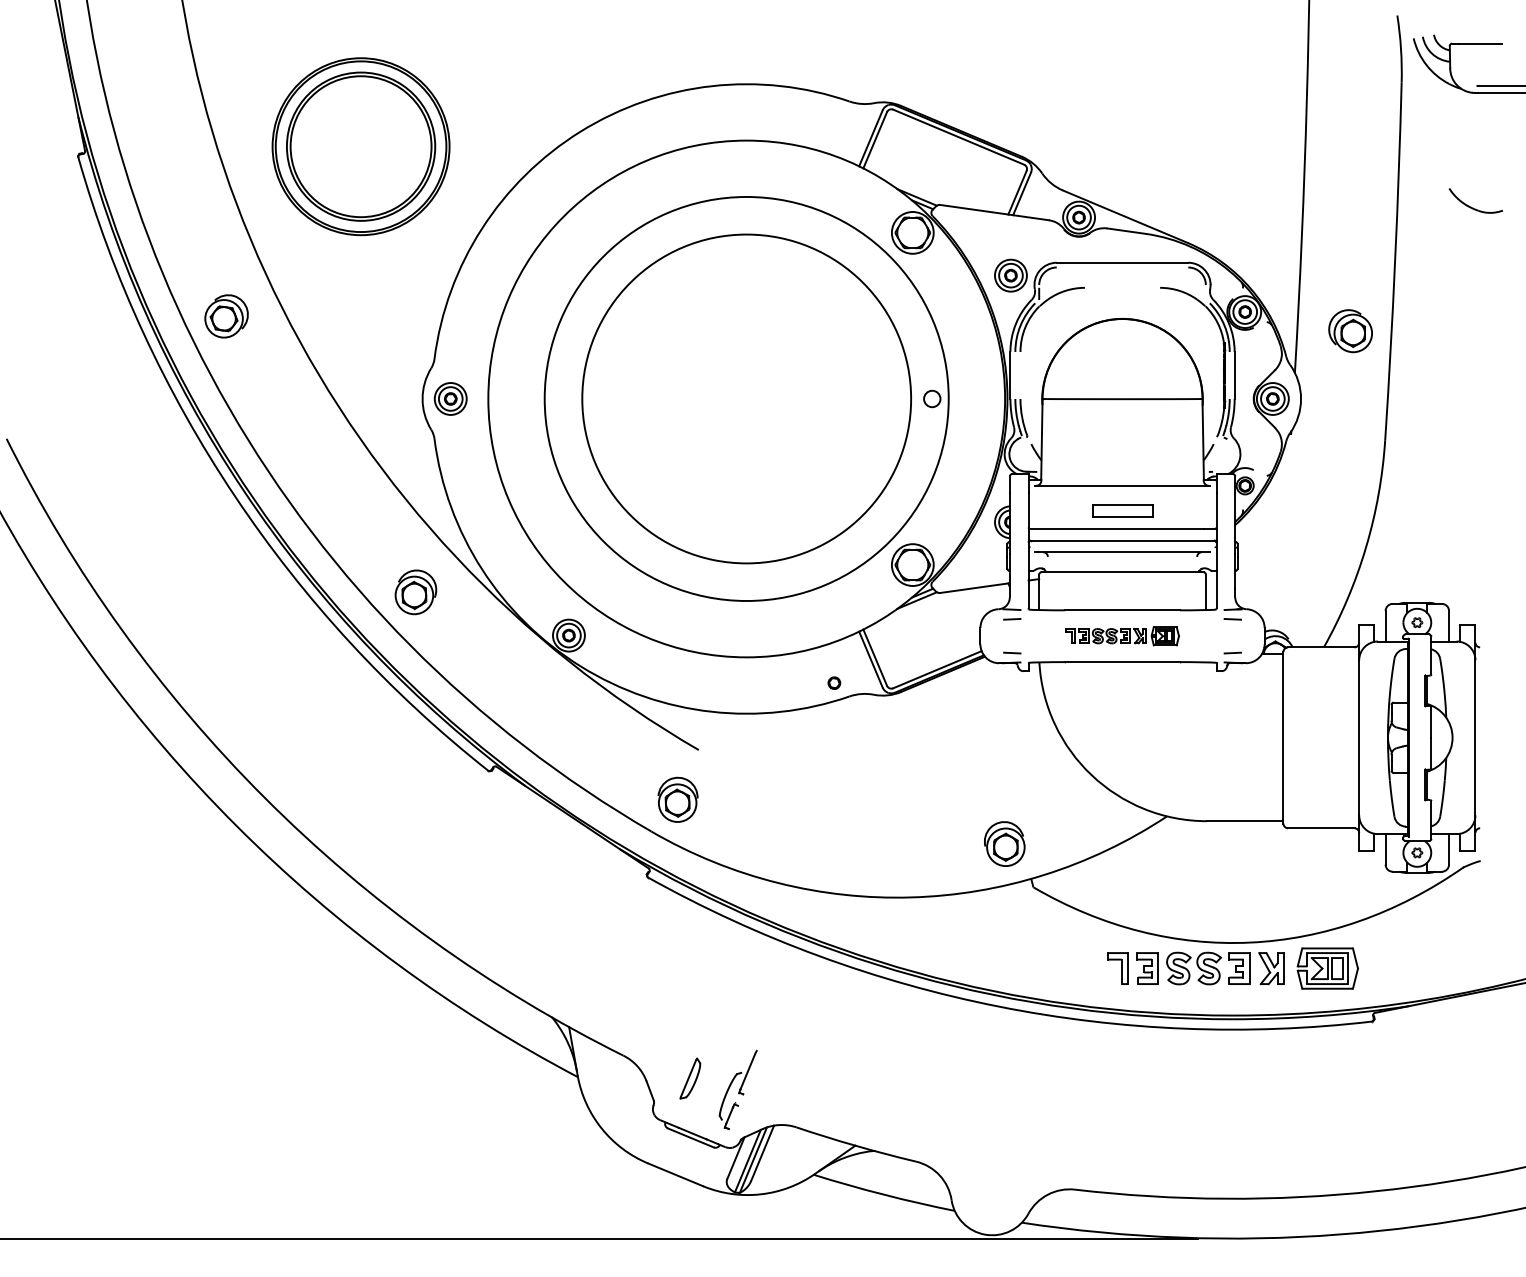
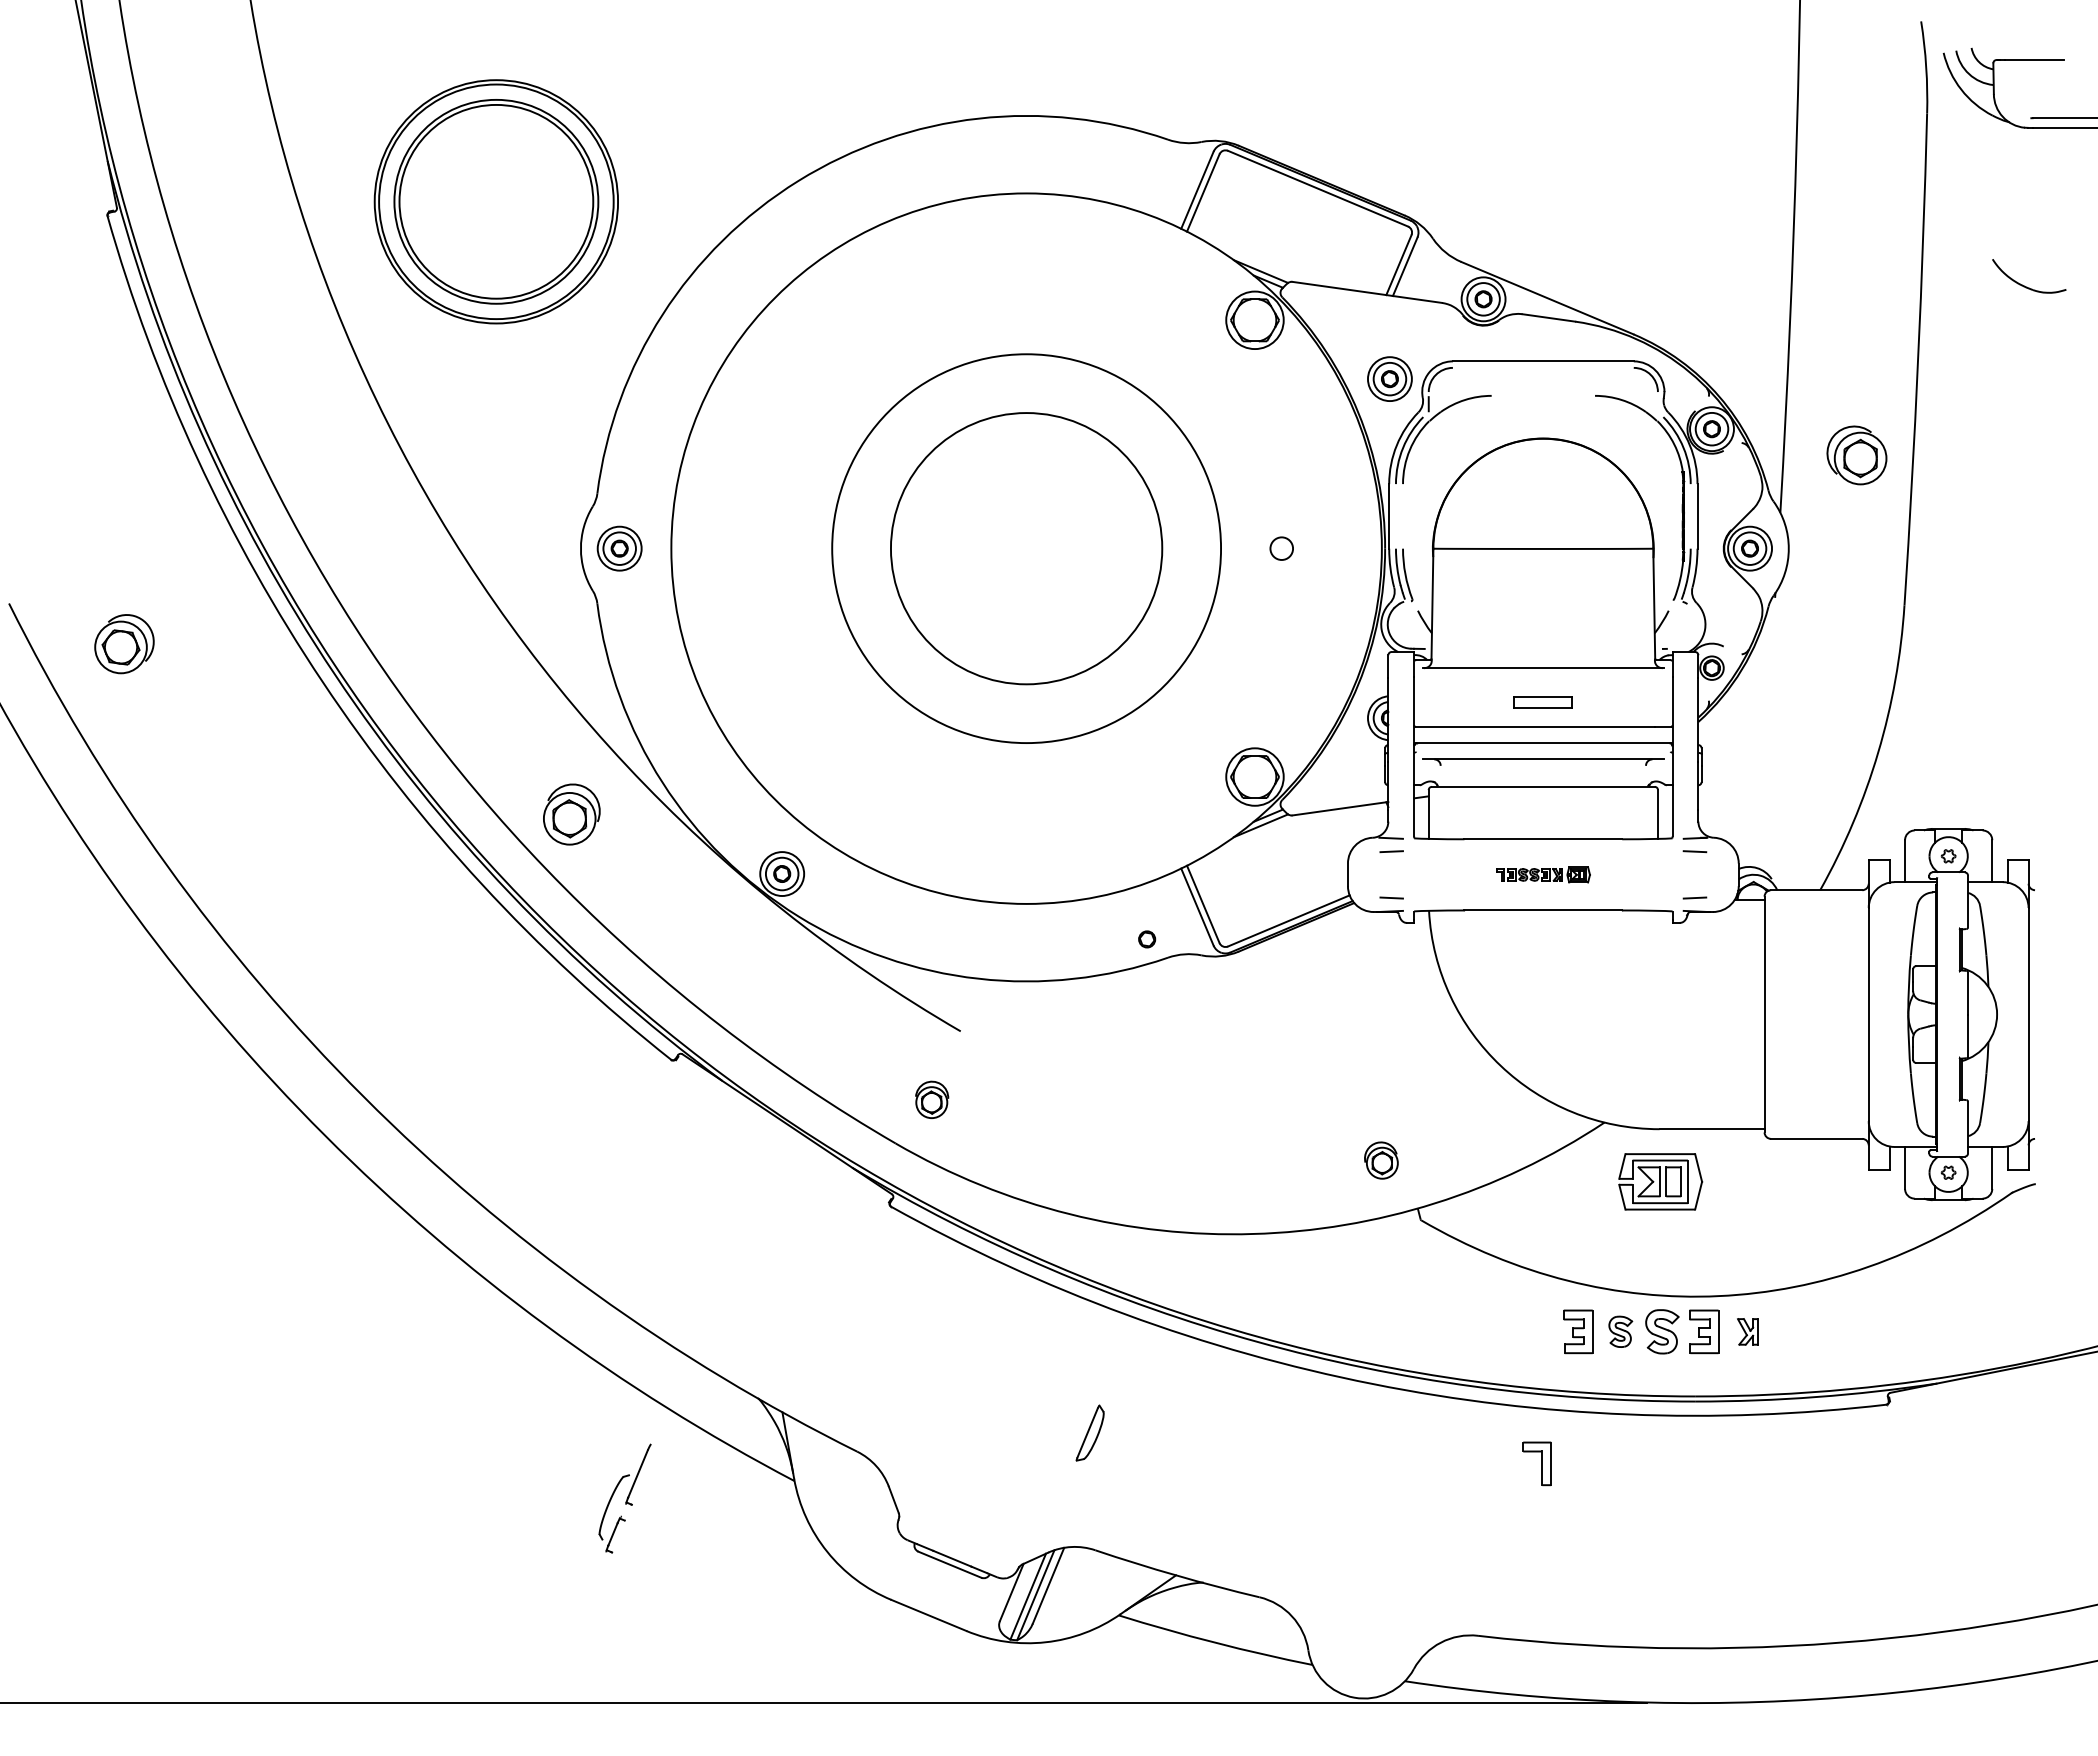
part: (226, 316) -> (124, 644), moved
circle: (746, 398) -> (1026, 548), size x0.6
circle: (746, 398) -> (1026, 548), size x0.7
part: (1122, 510) -> (1543, 702), size x0.7
part: (1122, 635) -> (1543, 874), size x0.6
part: (677, 799) -> (931, 1099), size x0.6
part: (1004, 843) -> (1381, 1160), size x0.6
part: (1117, 968) -> (1536, 1463), moved
part: (1178, 968) -> (1620, 1331), size x0.7
part: (1271, 968) -> (1747, 1331), size x0.6
part: (1327, 968) -> (1660, 1181), moved
part: (689, 1078) -> (1089, 1432), moved
part: (737, 1089) -> (624, 1498), moved

